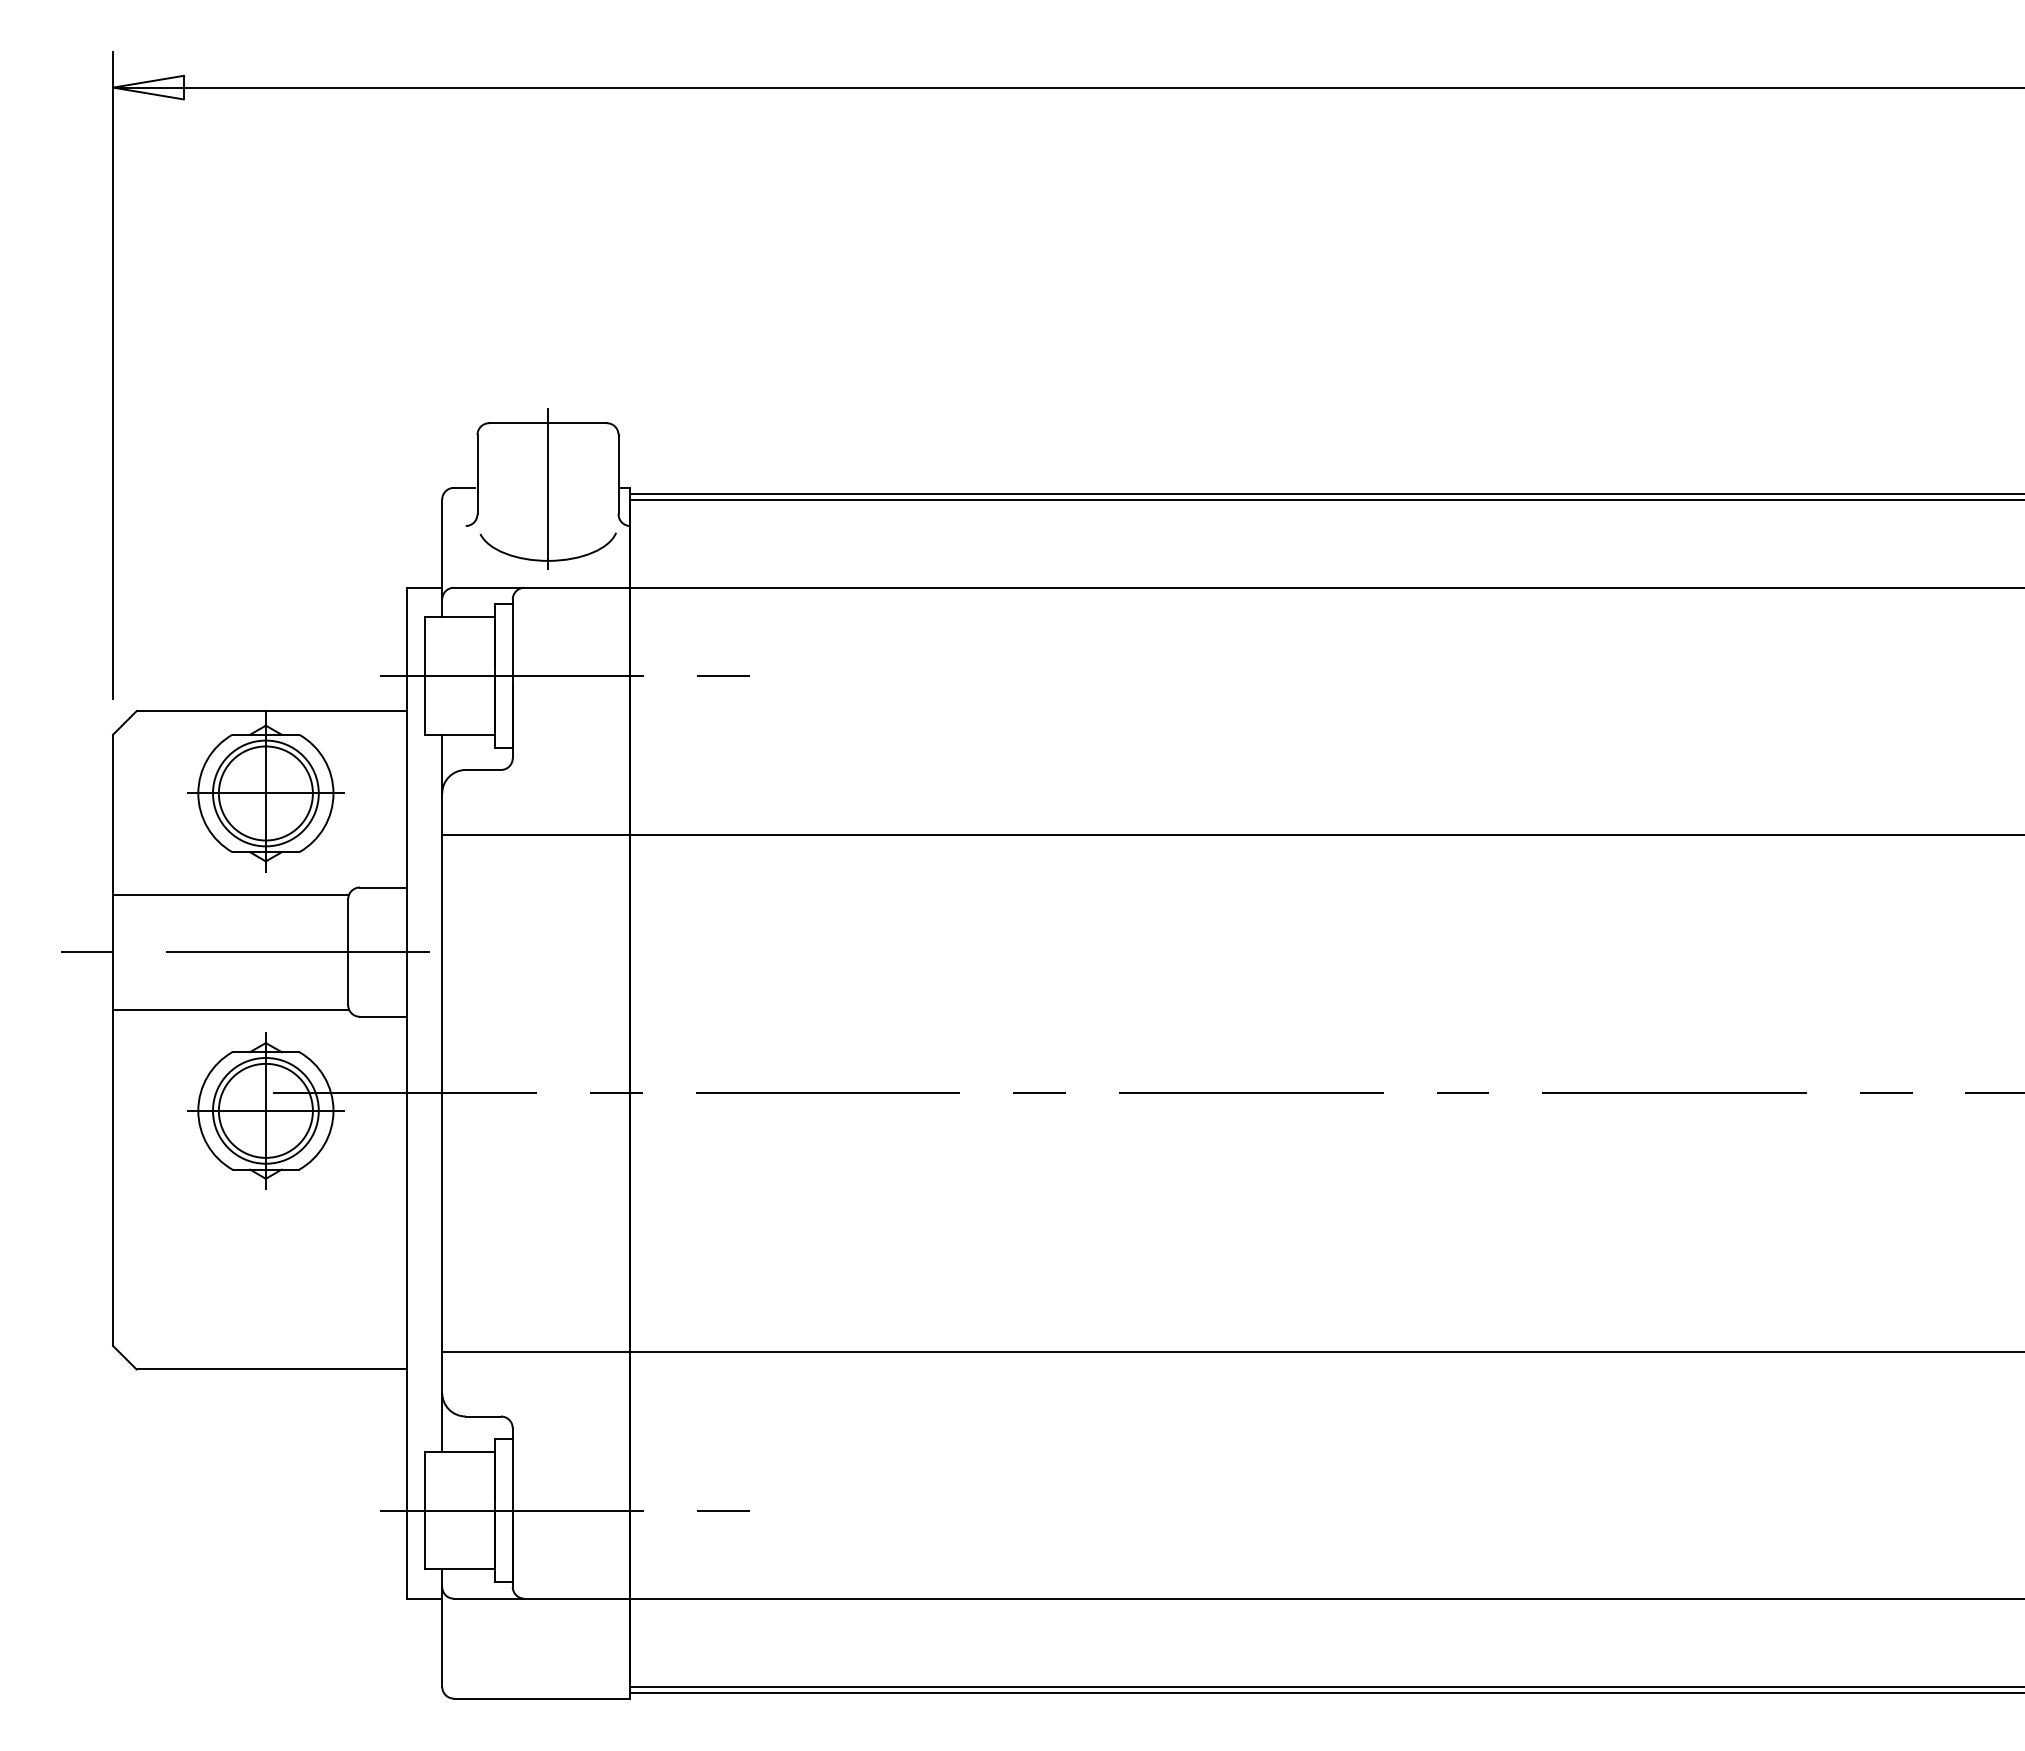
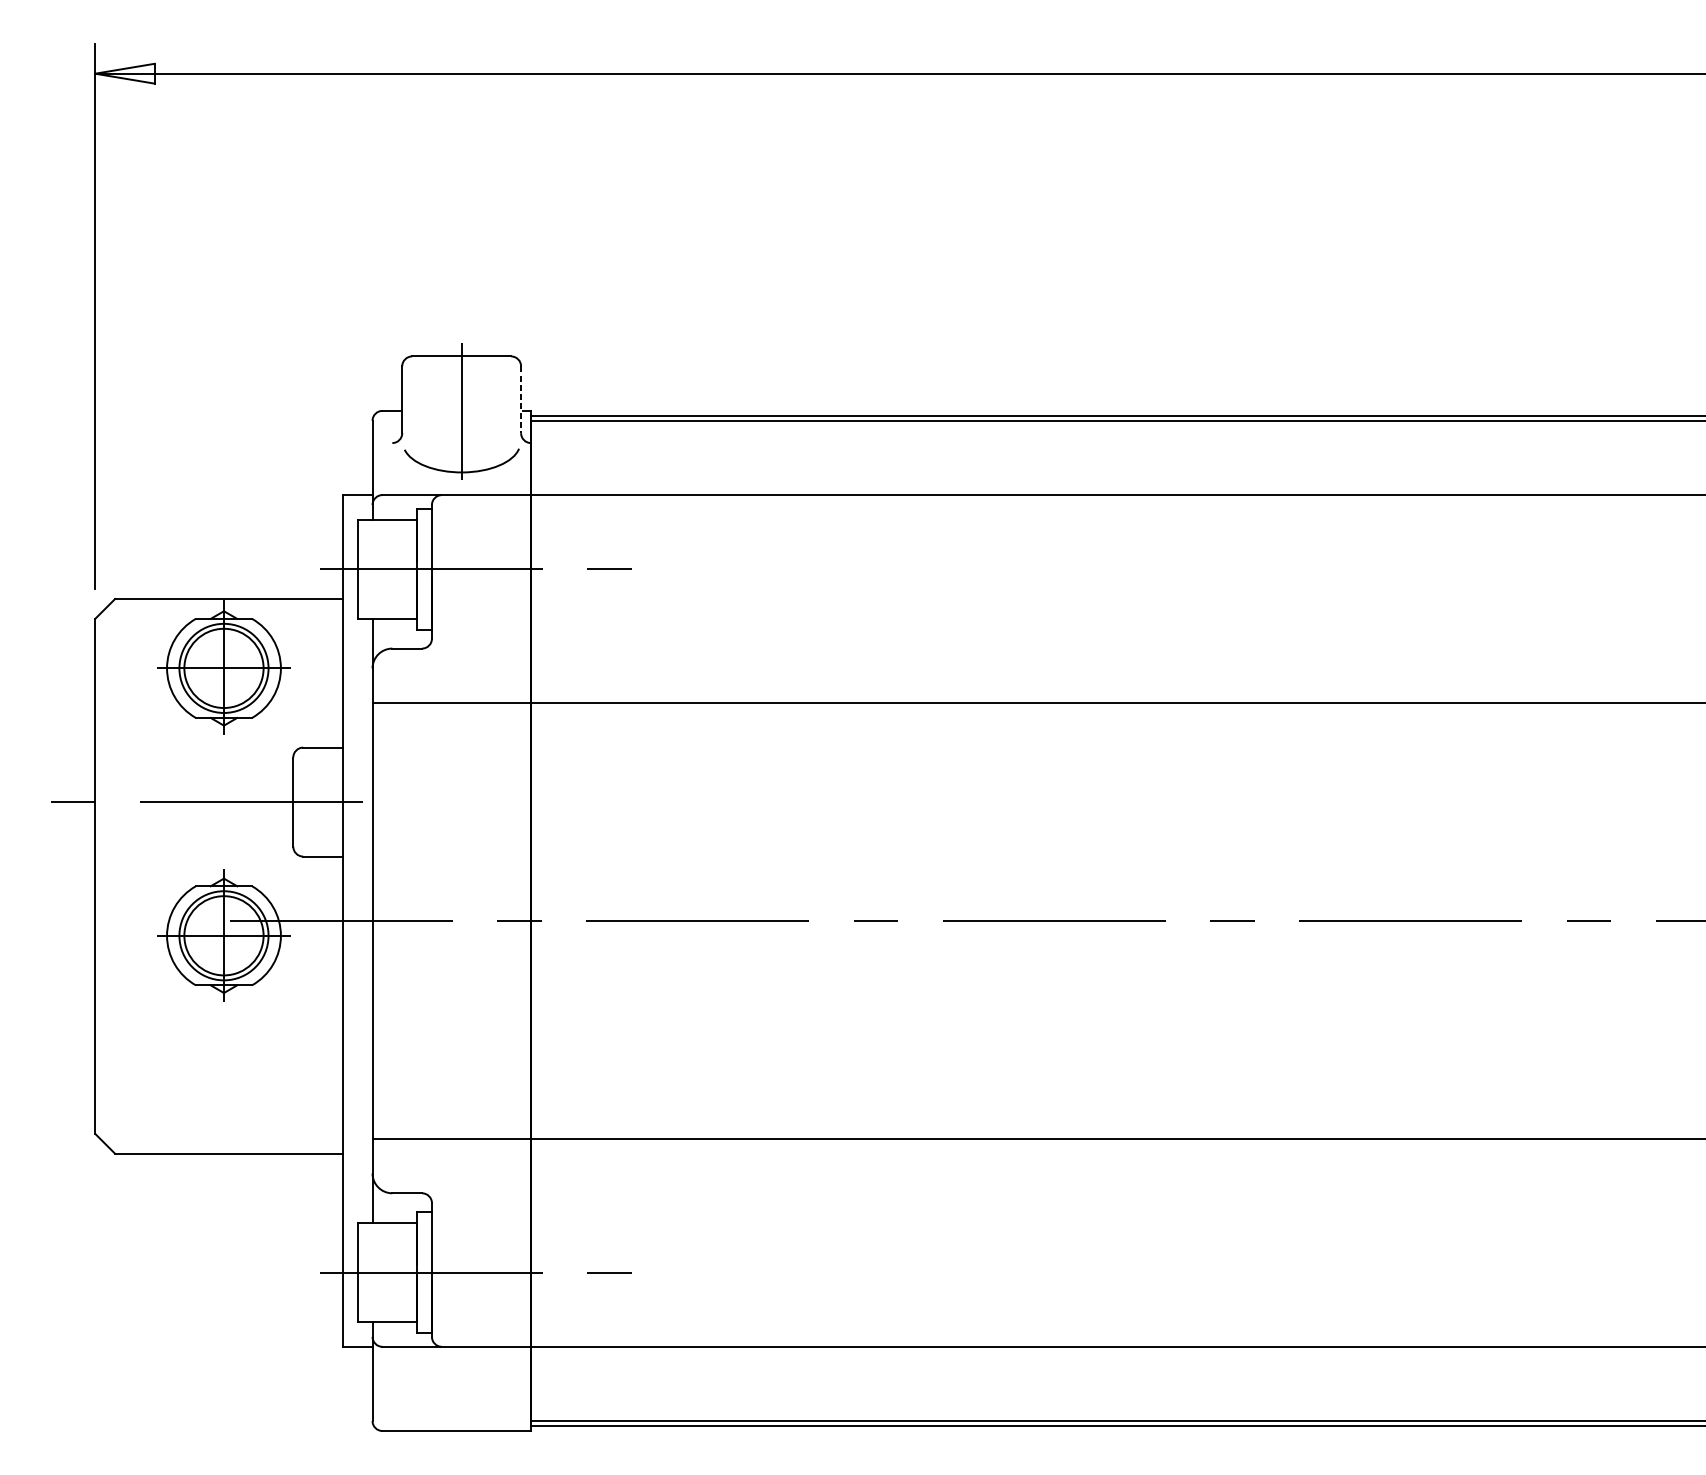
line: (618, 474) -> (521, 399), solid -> dashed
line: (231, 894) -> (195, 753), removed
line: (231, 1009) -> (195, 850), removed

